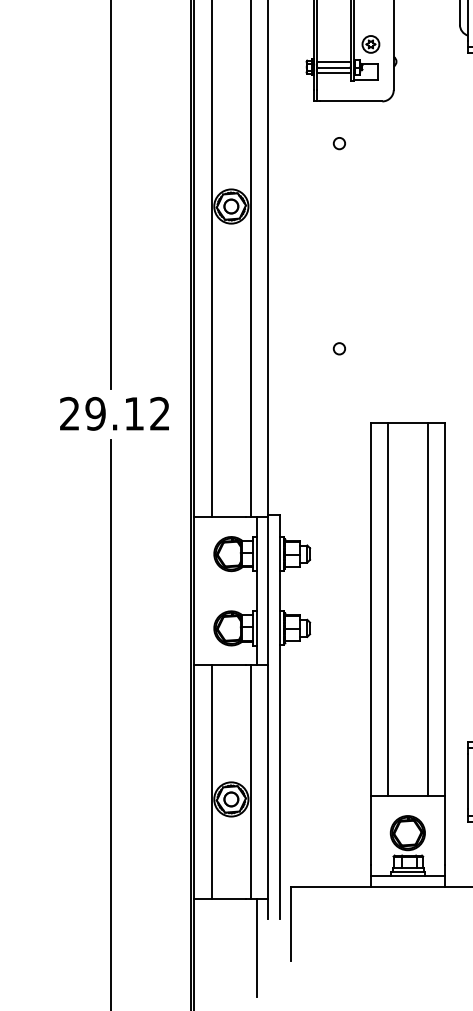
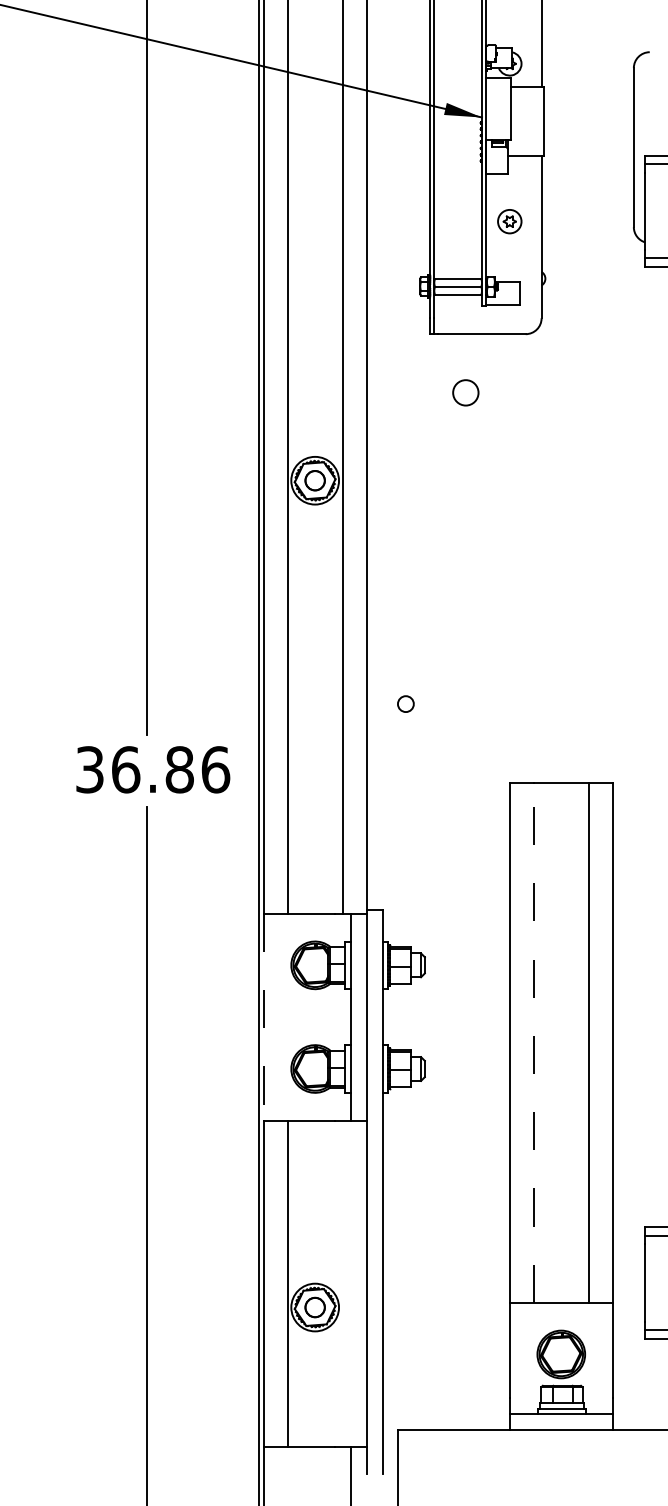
part: (370, 44) -> (509, 221), moved
circle: (339, 143) -> (465, 392), size x1.6
circle: (339, 348) -> (405, 703), moved
text: (115, 413) -> (153, 769), 29.12 -> 36.86
line: (194, 591) -> (263, 1017), solid -> dashed
line: (387, 609) -> (533, 1042), solid -> dashed
line: (250, 782) -> (342, 1283), removed

